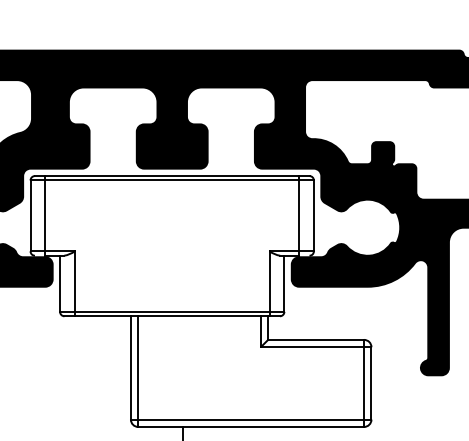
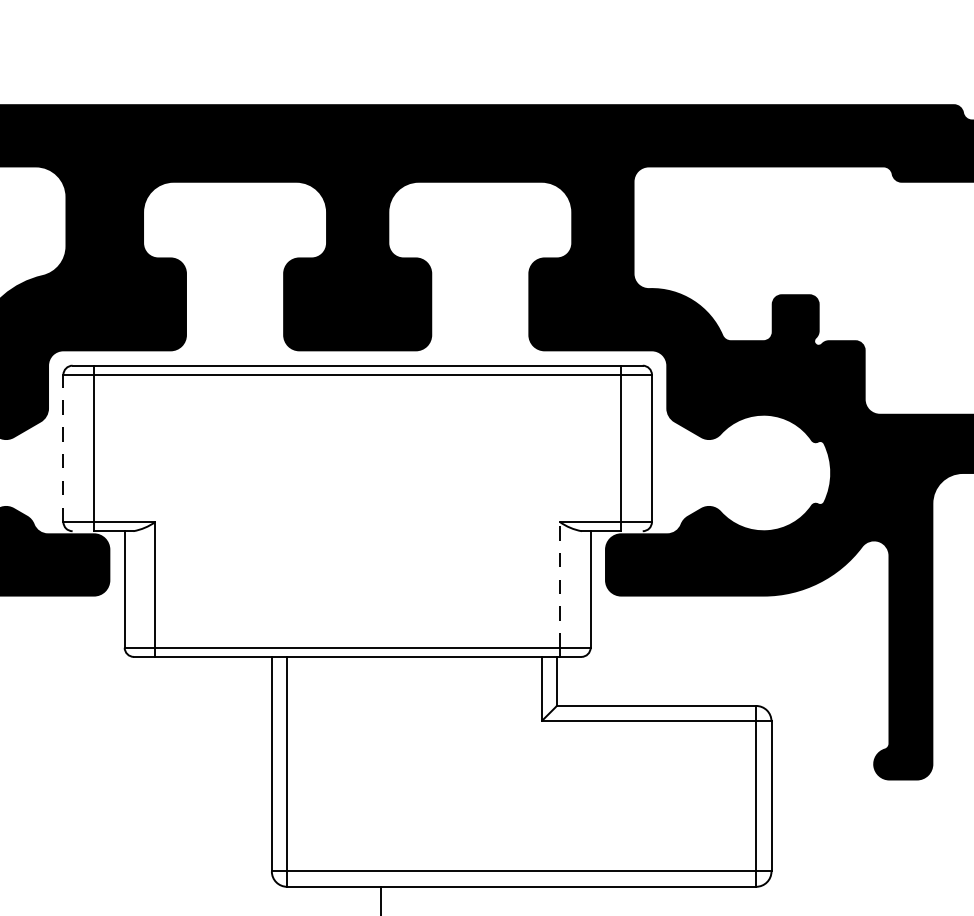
line: (30, 215) -> (63, 447), solid -> dashed
line: (269, 281) -> (559, 584), solid -> dashed

